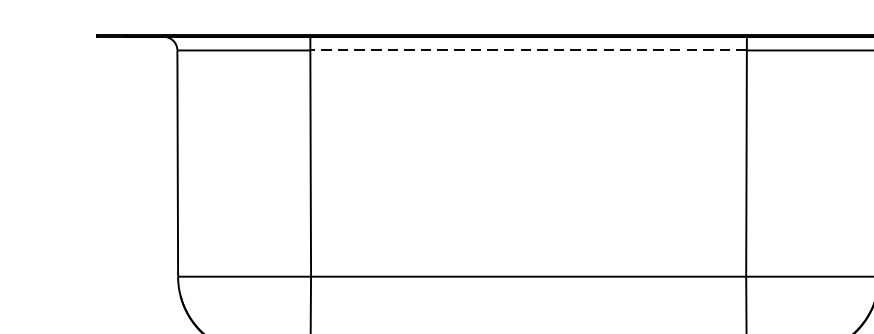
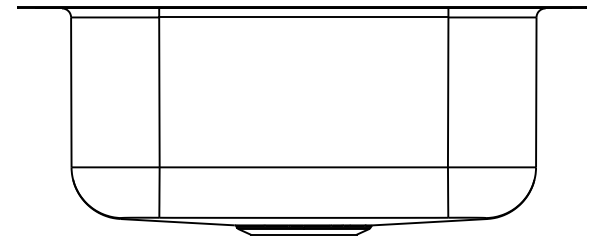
line: (528, 50) -> (303, 17), dashed -> solid

